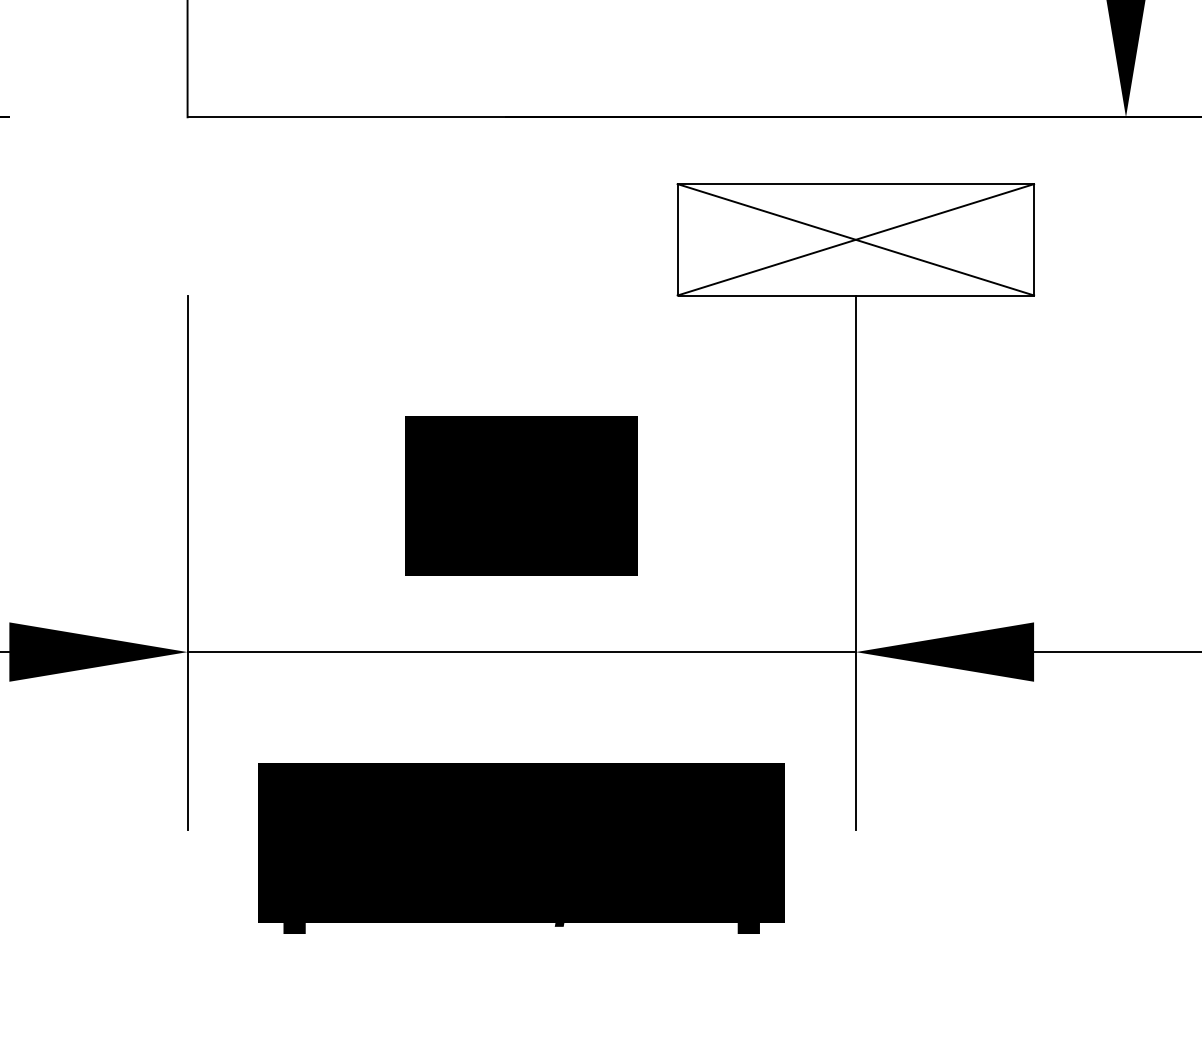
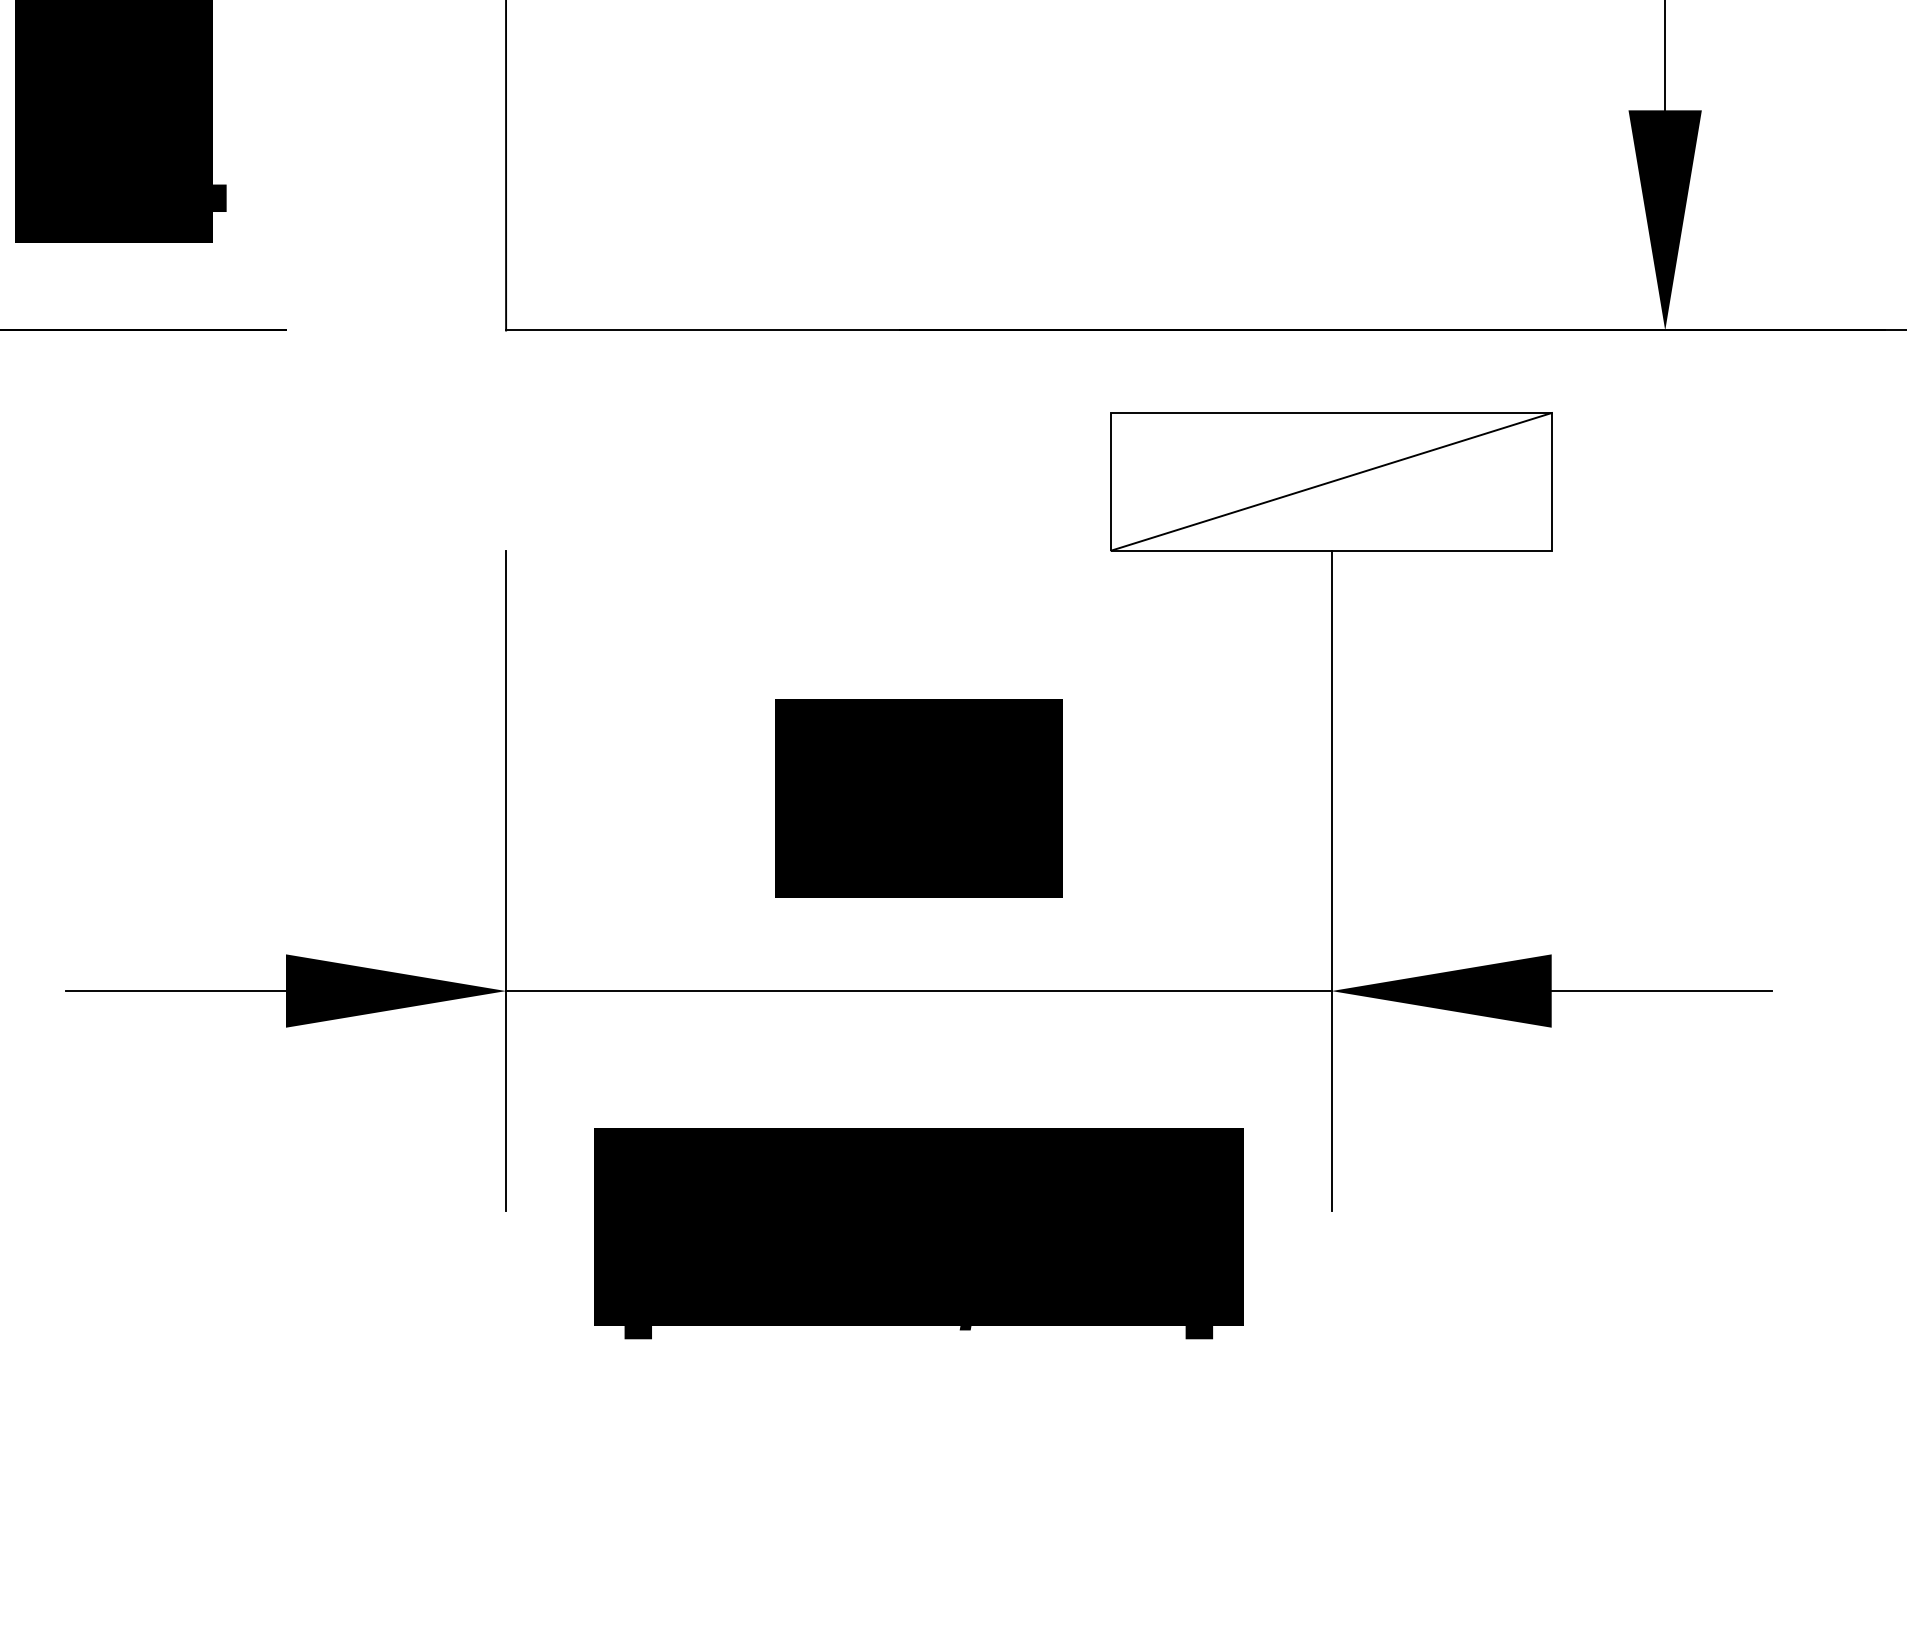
line: (855, 239) -> (1331, 481), removed

